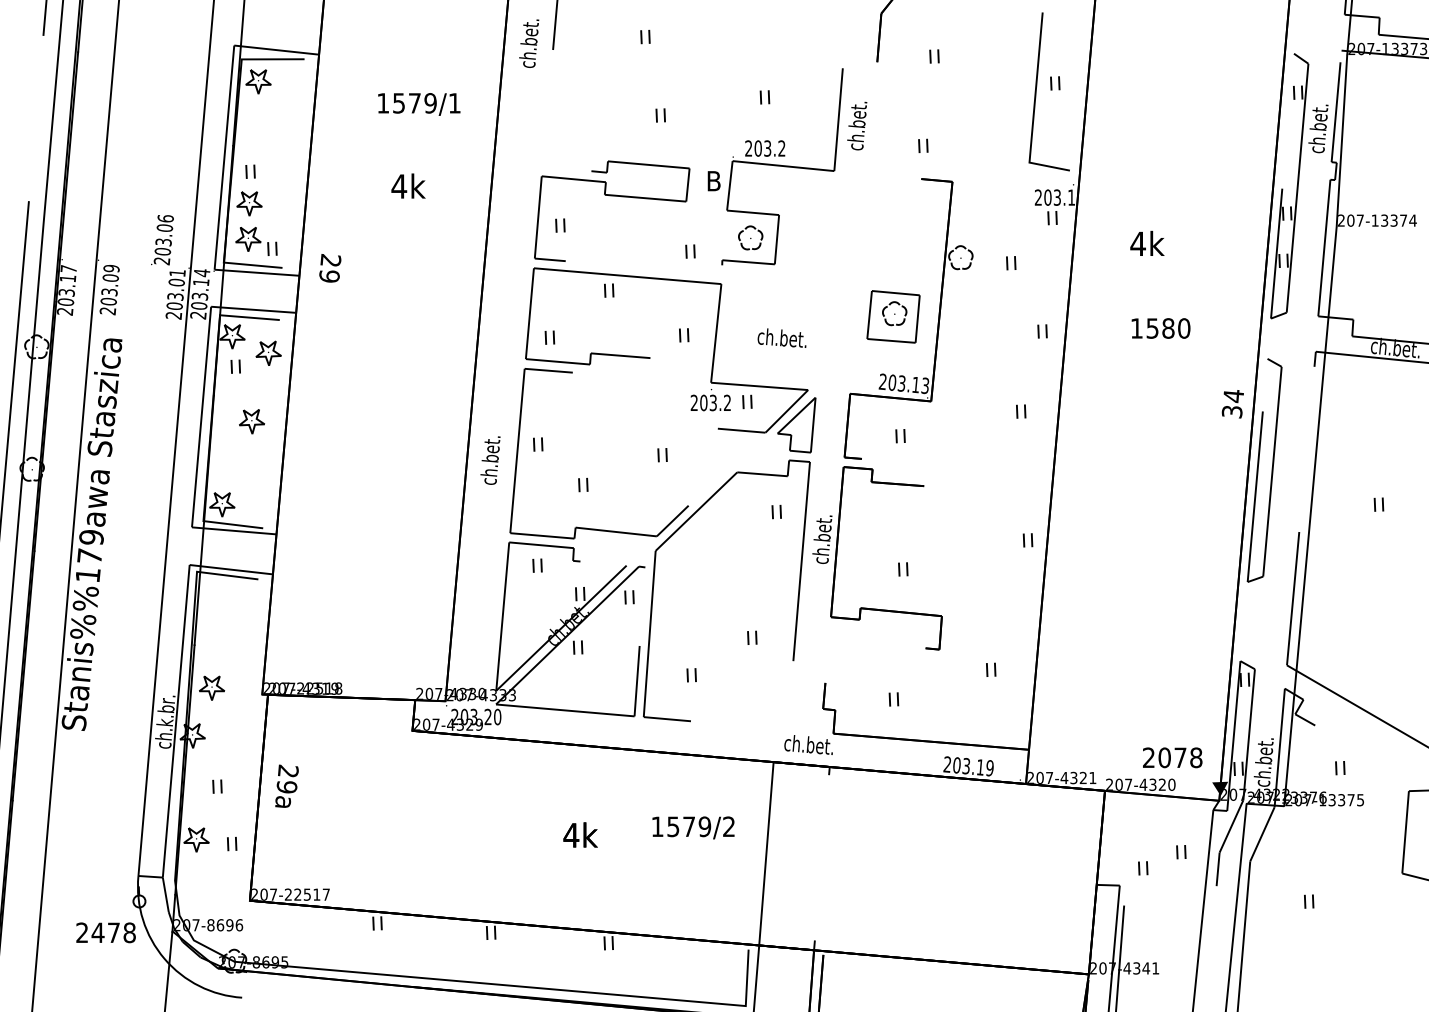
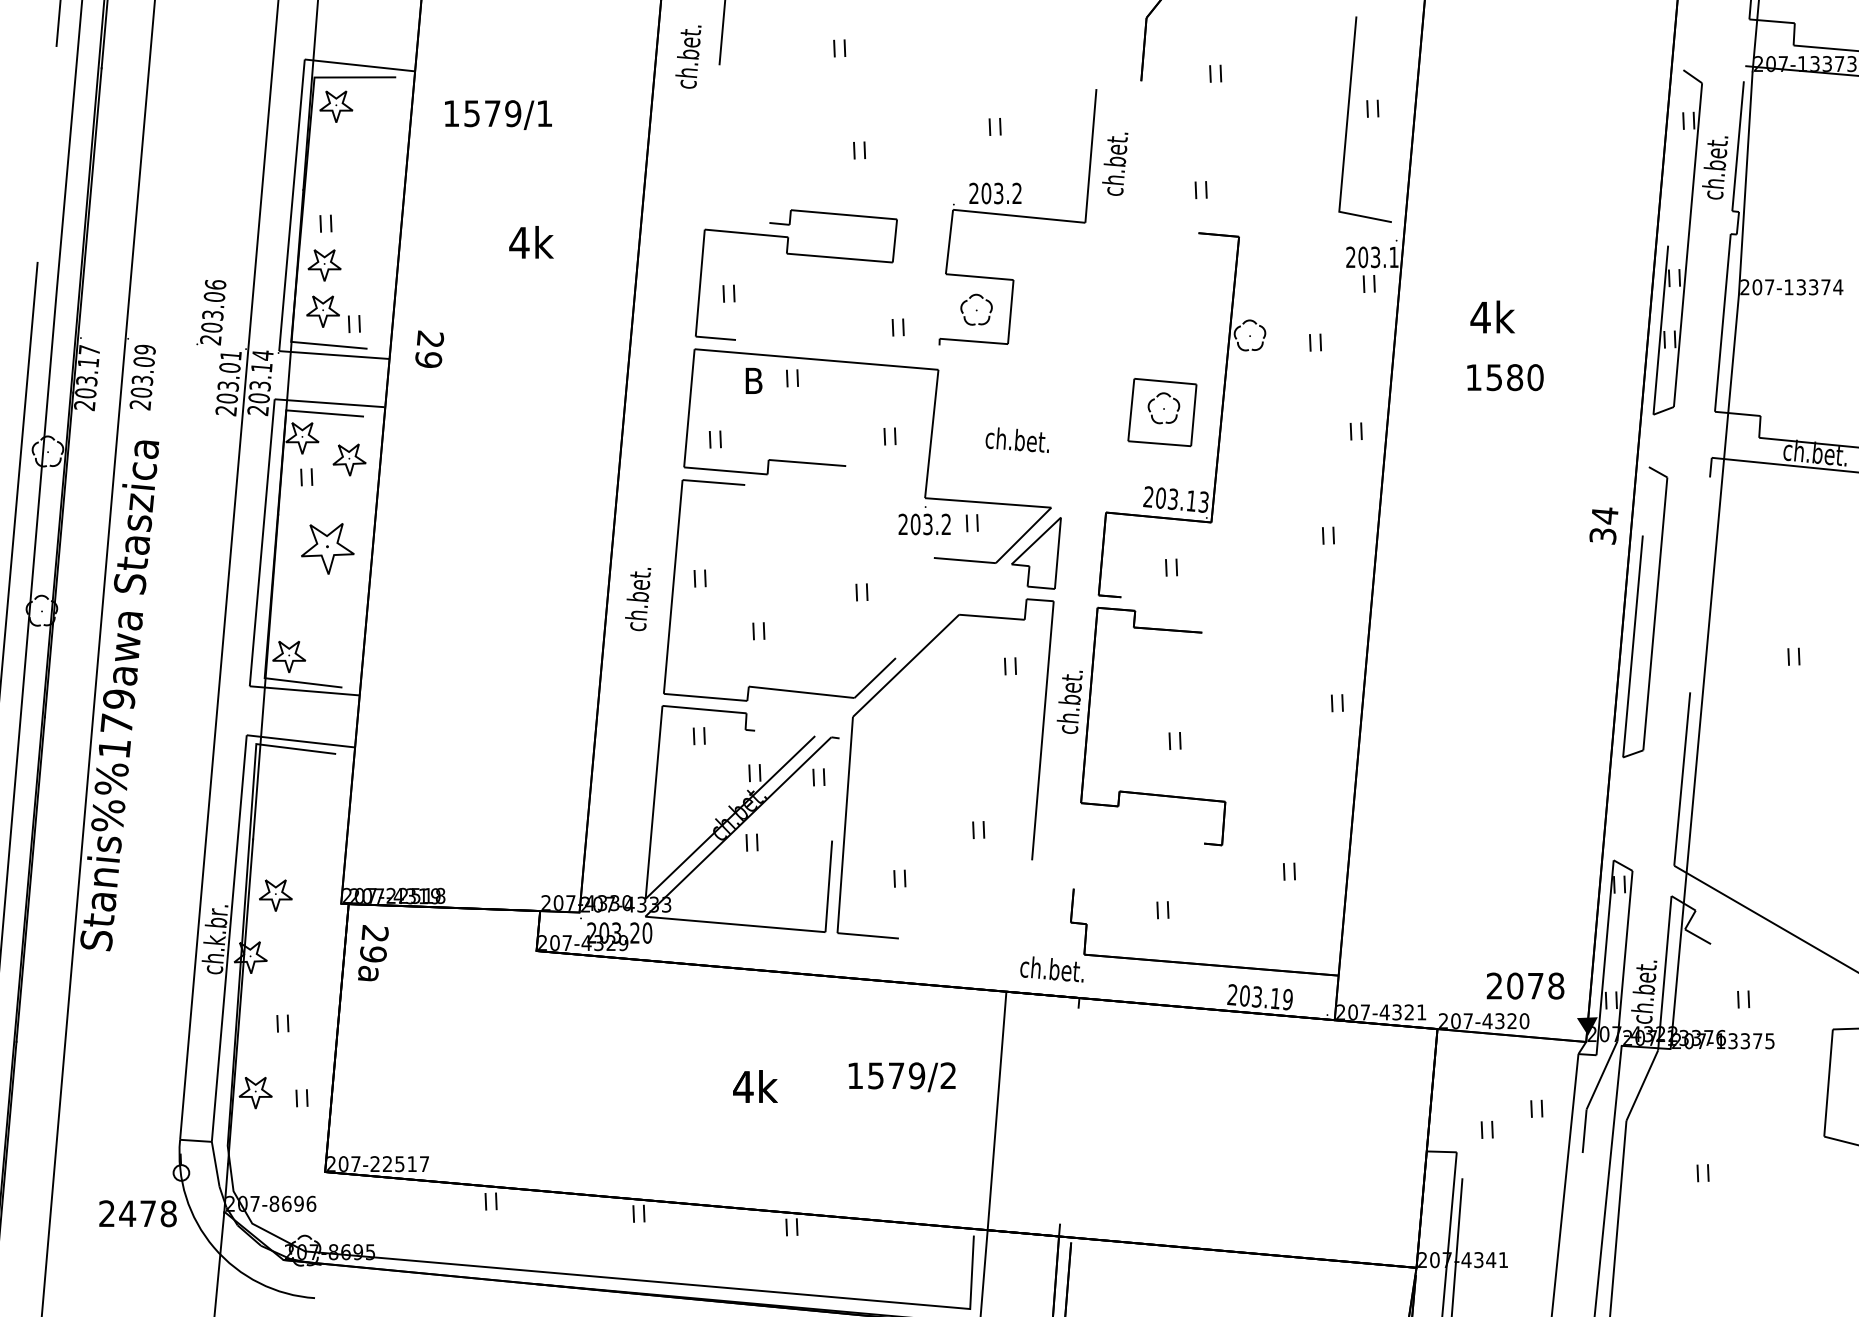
text: (419, 103) -> (498, 114), moved
text: (713, 180) -> (753, 380), moved
text: (1161, 328) -> (1505, 377), moved
part: (251, 421) -> (327, 548), size x1.6
text: (287, 786) -> (373, 953), moved

